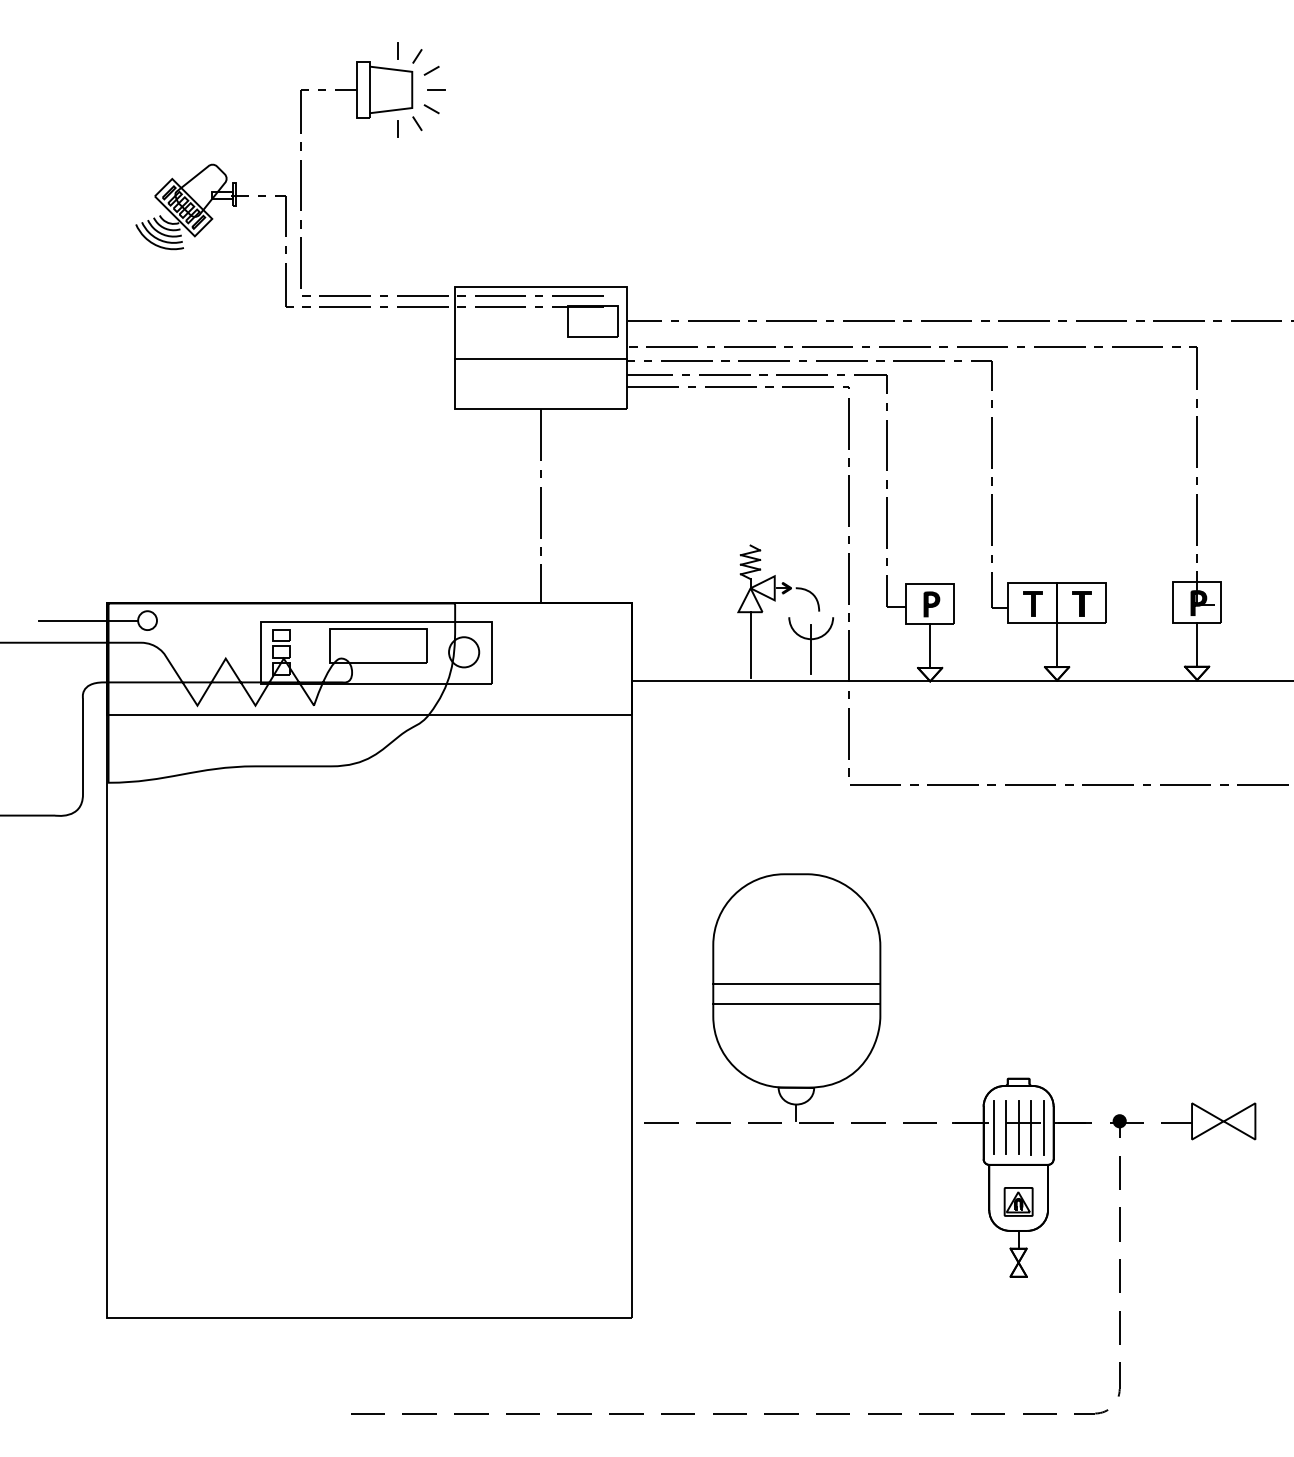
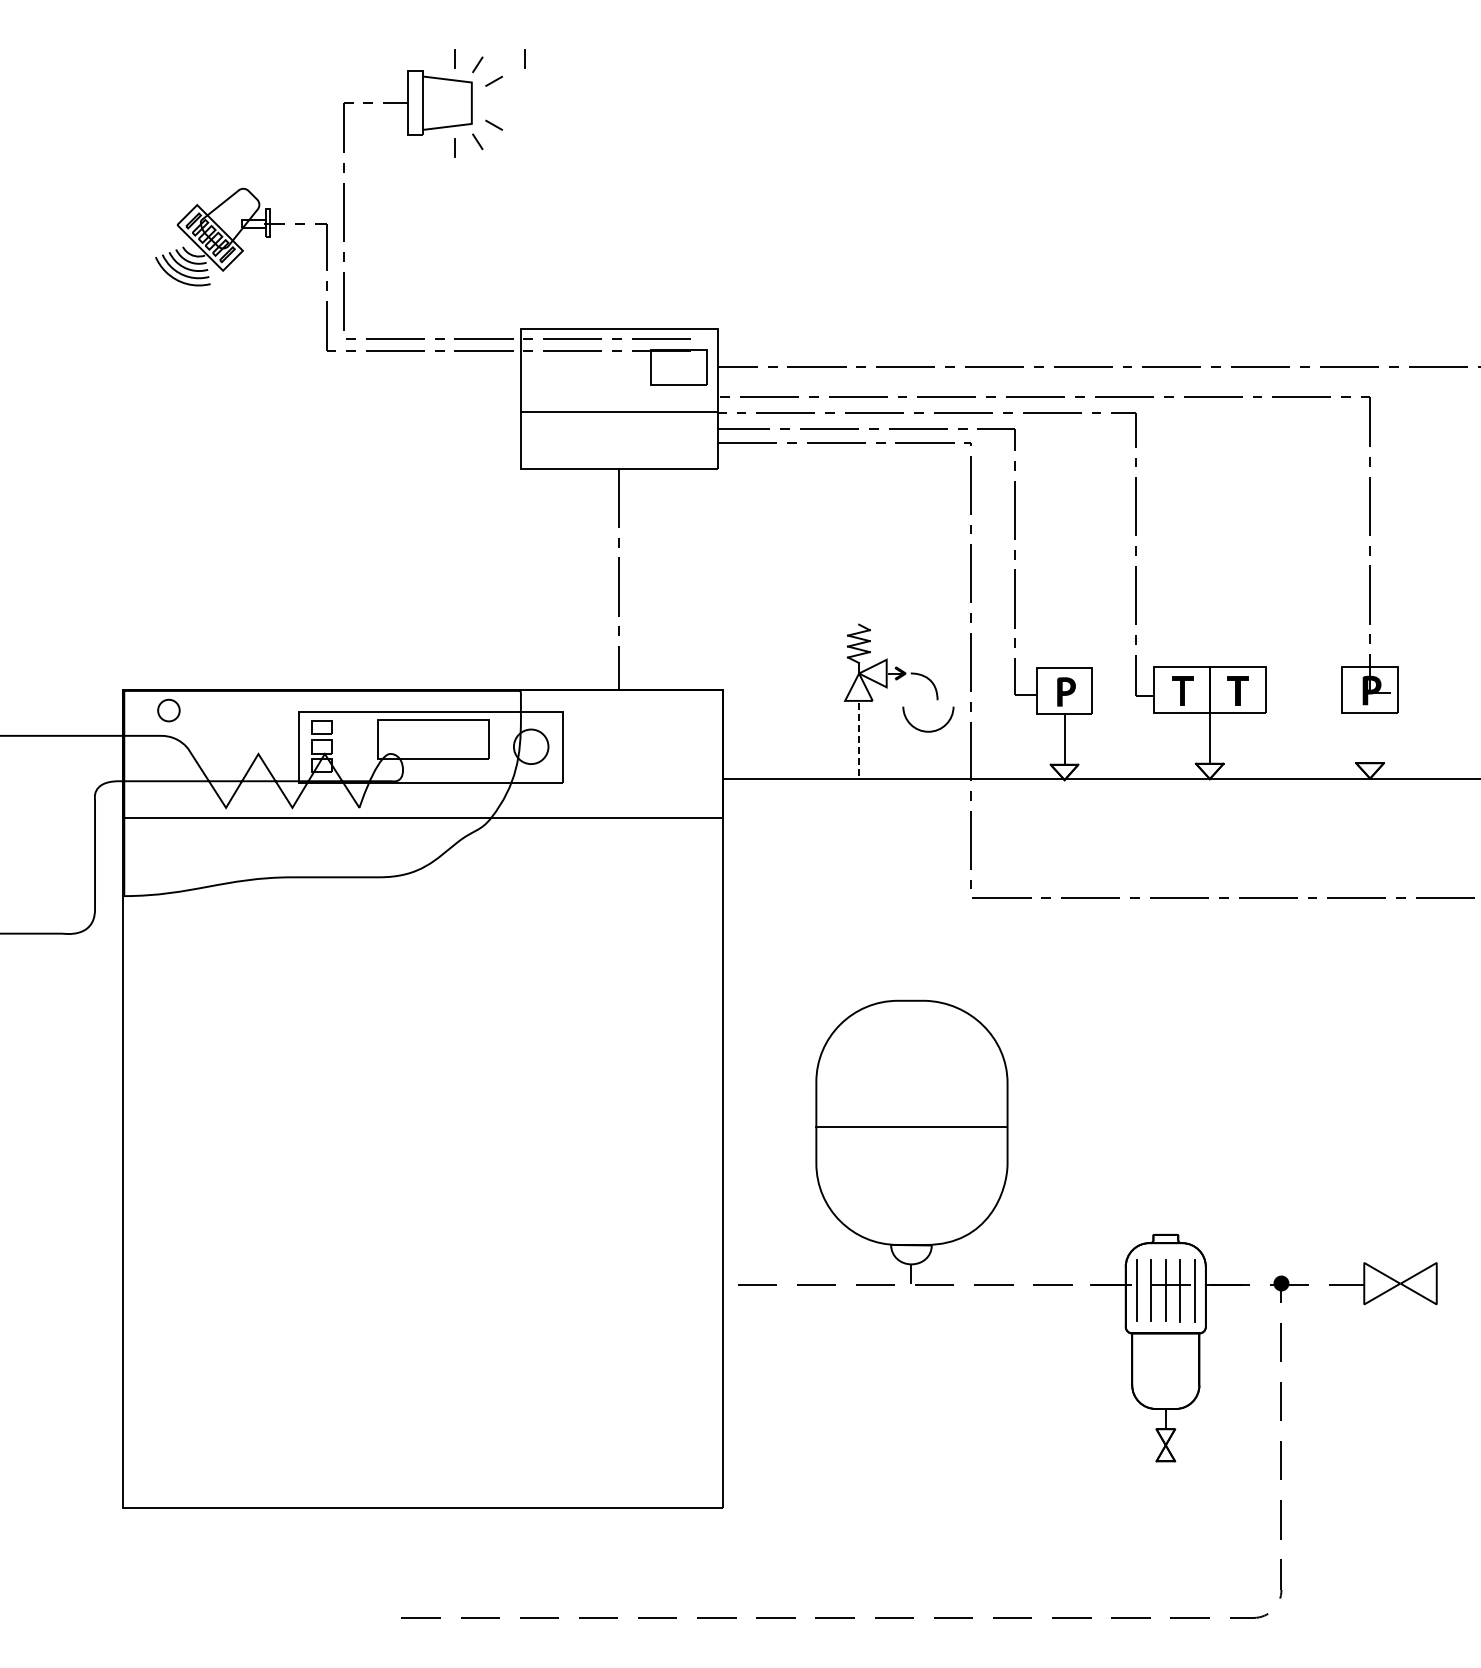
line: (458, 50) -> (524, 58), added
line: (436, 89) -> (499, 102), removed
line: (88, 620) -> (101, 710), removed
line: (750, 645) -> (858, 738), solid -> dashed
line: (1197, 645) -> (1370, 738), removed
line: (811, 649) -> (928, 743), removed
line: (796, 1004) -> (911, 1149), removed
part: (1018, 1201) -> (1165, 1375), removed

